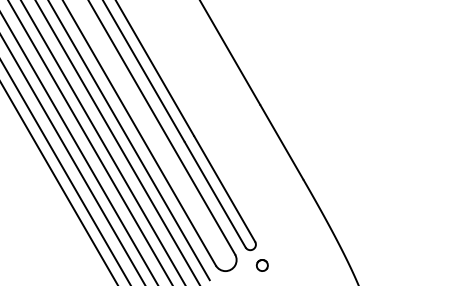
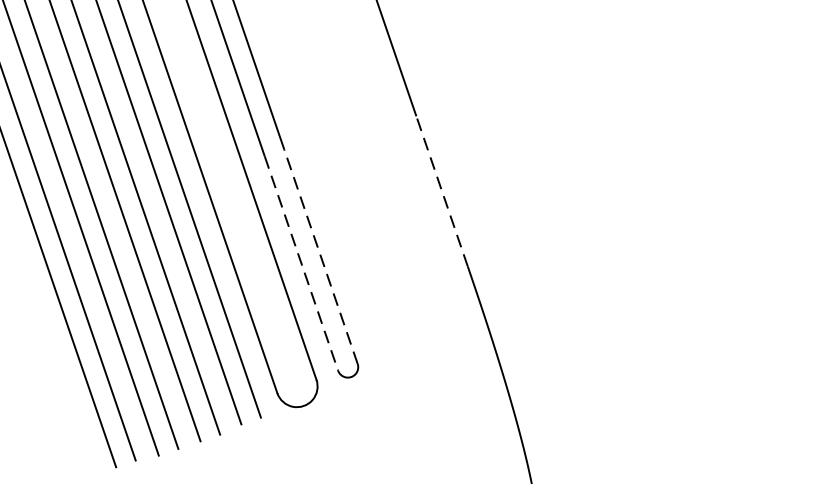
line: (281, 142) -> (441, 191), solid -> dashed
line: (224, 189) -> (320, 257), solid -> dashed
line: (215, 194) -> (302, 263), solid -> dashed
part: (261, 265) -> (360, 409), removed

